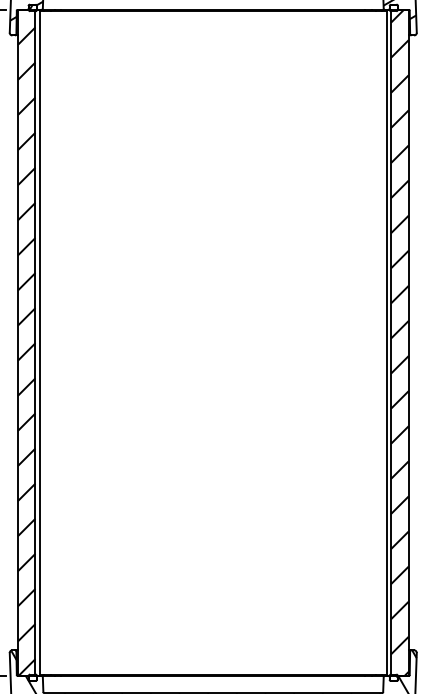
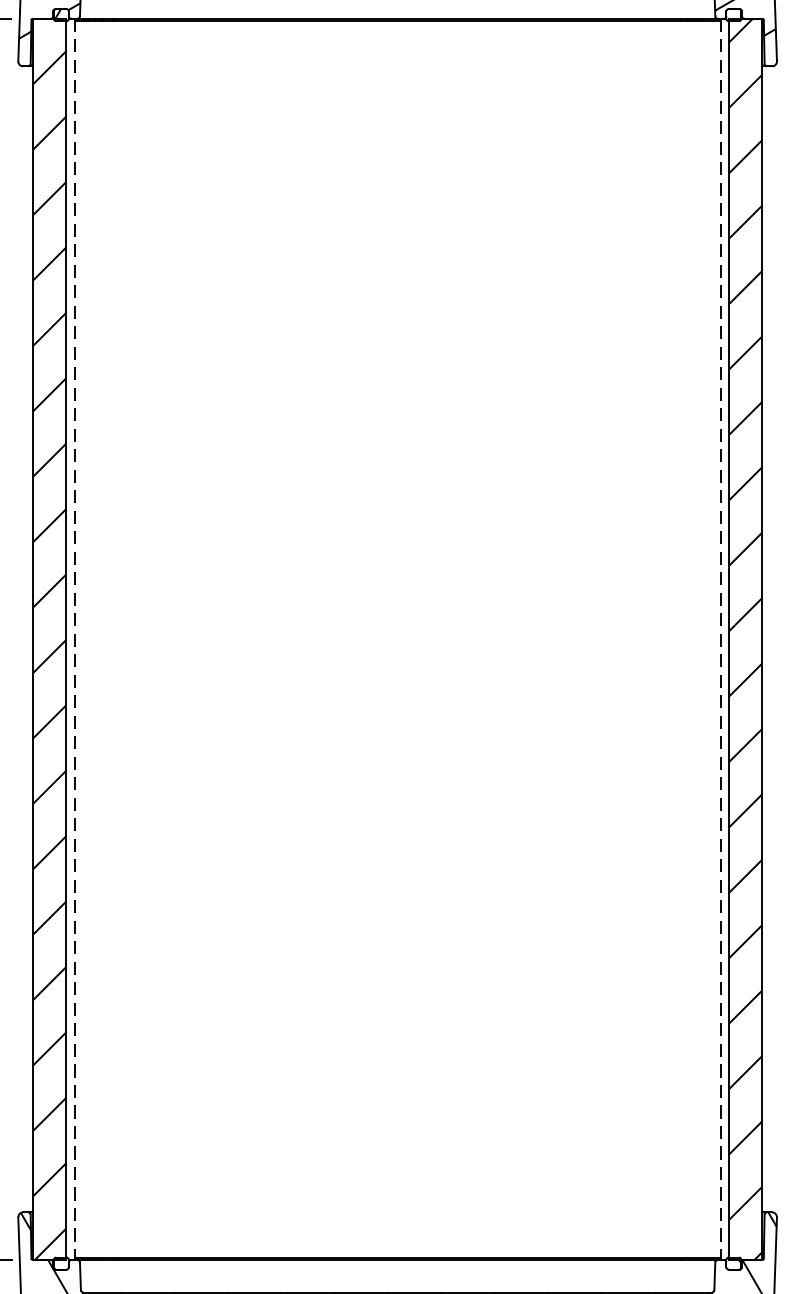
line: (40, 342) -> (75, 638), solid -> dashed
line: (386, 342) -> (720, 638), solid -> dashed

